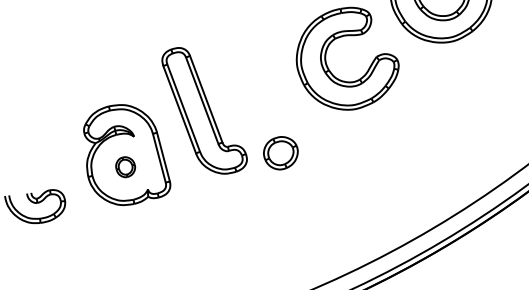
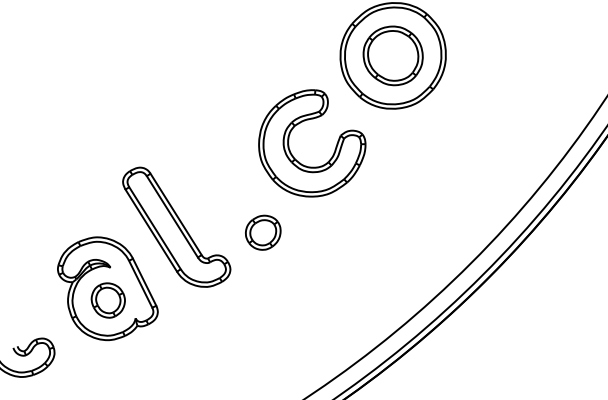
part: (281, 152) -> (263, 232), moved
part: (124, 167) -> (107, 300), size x1.67

